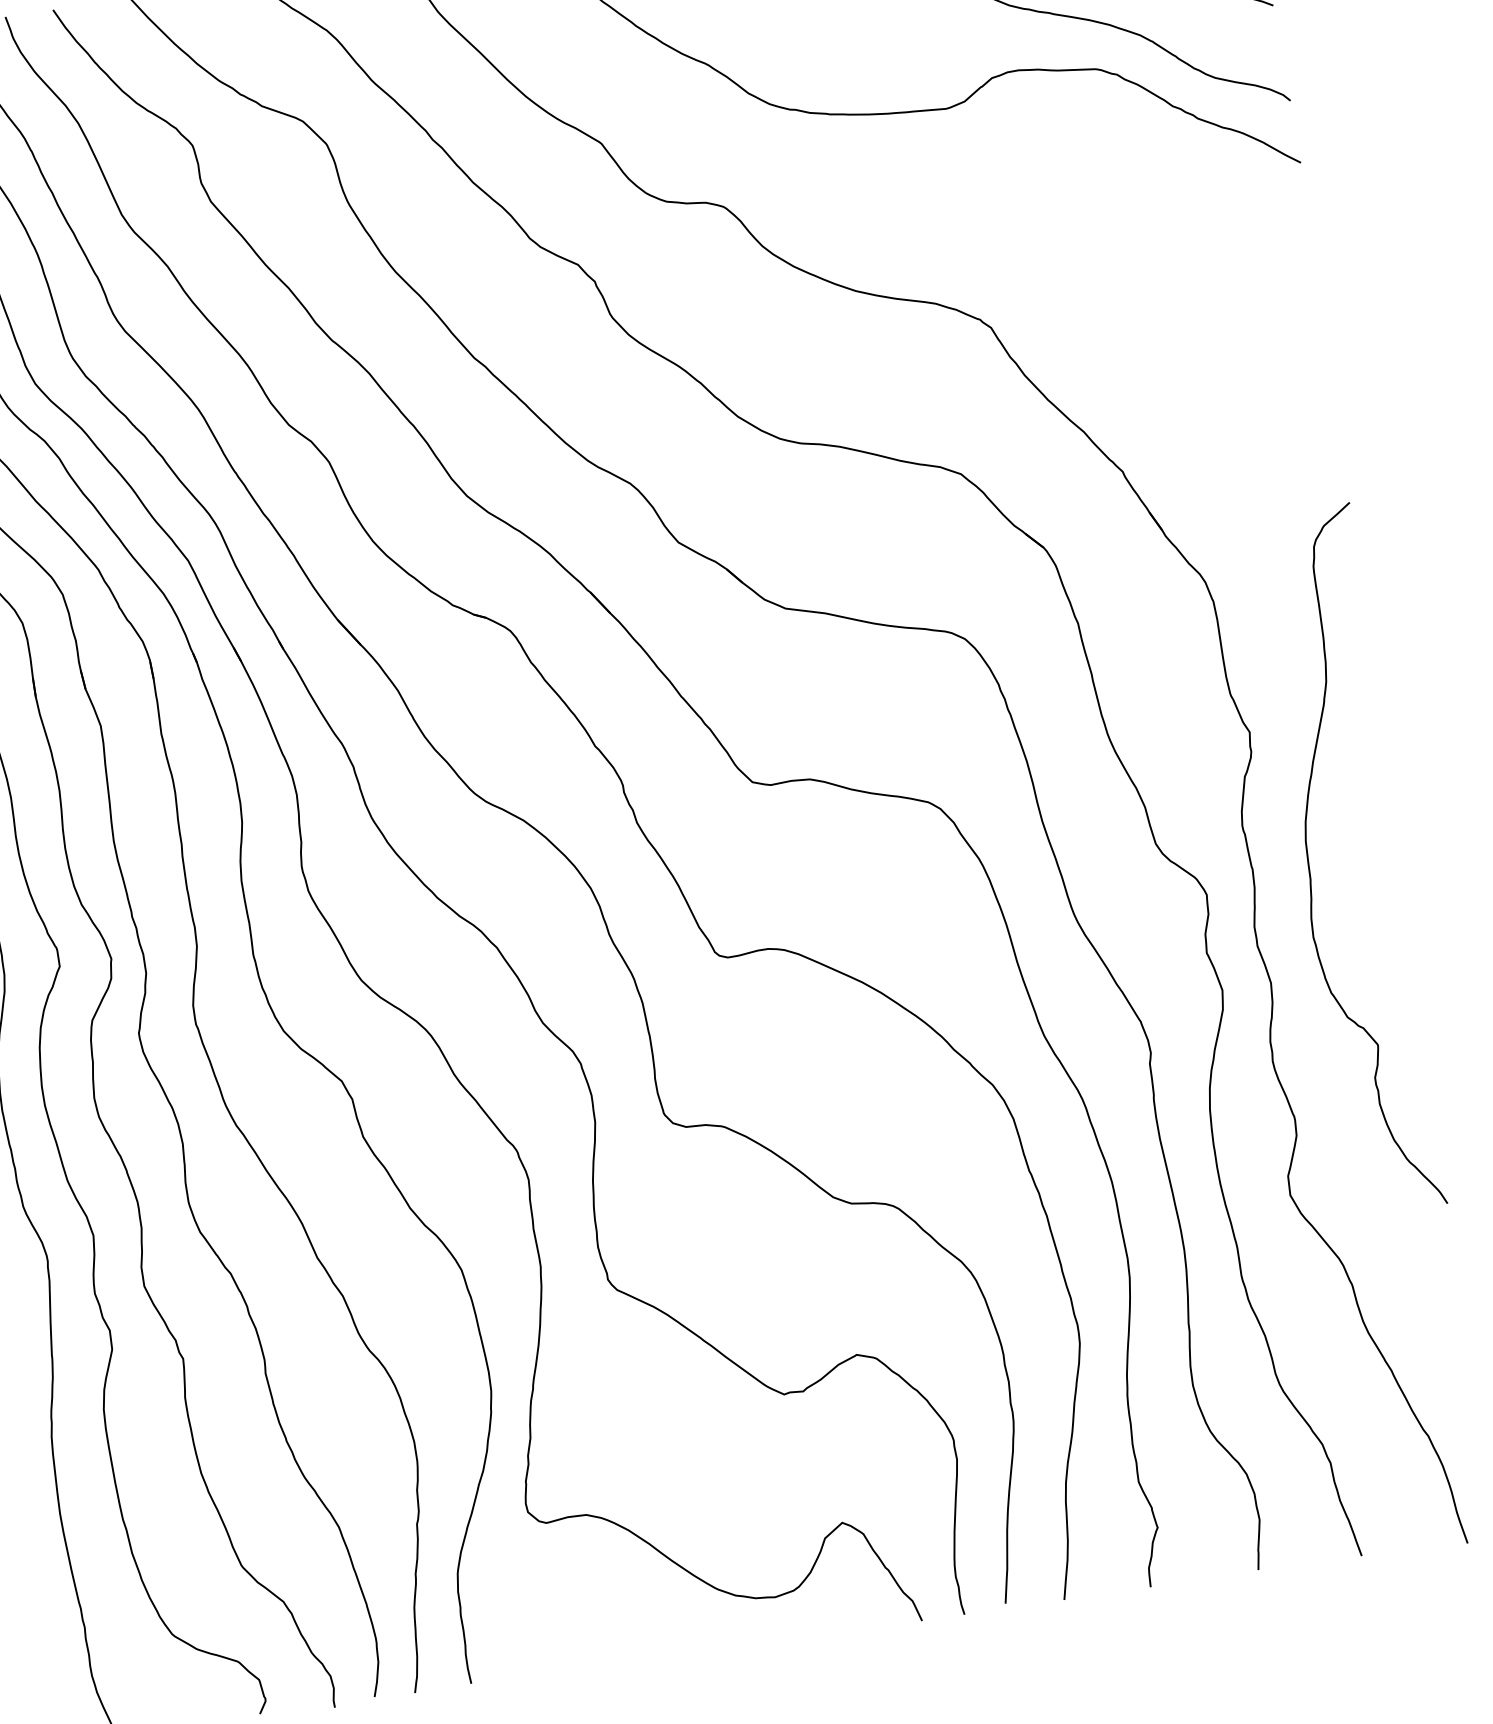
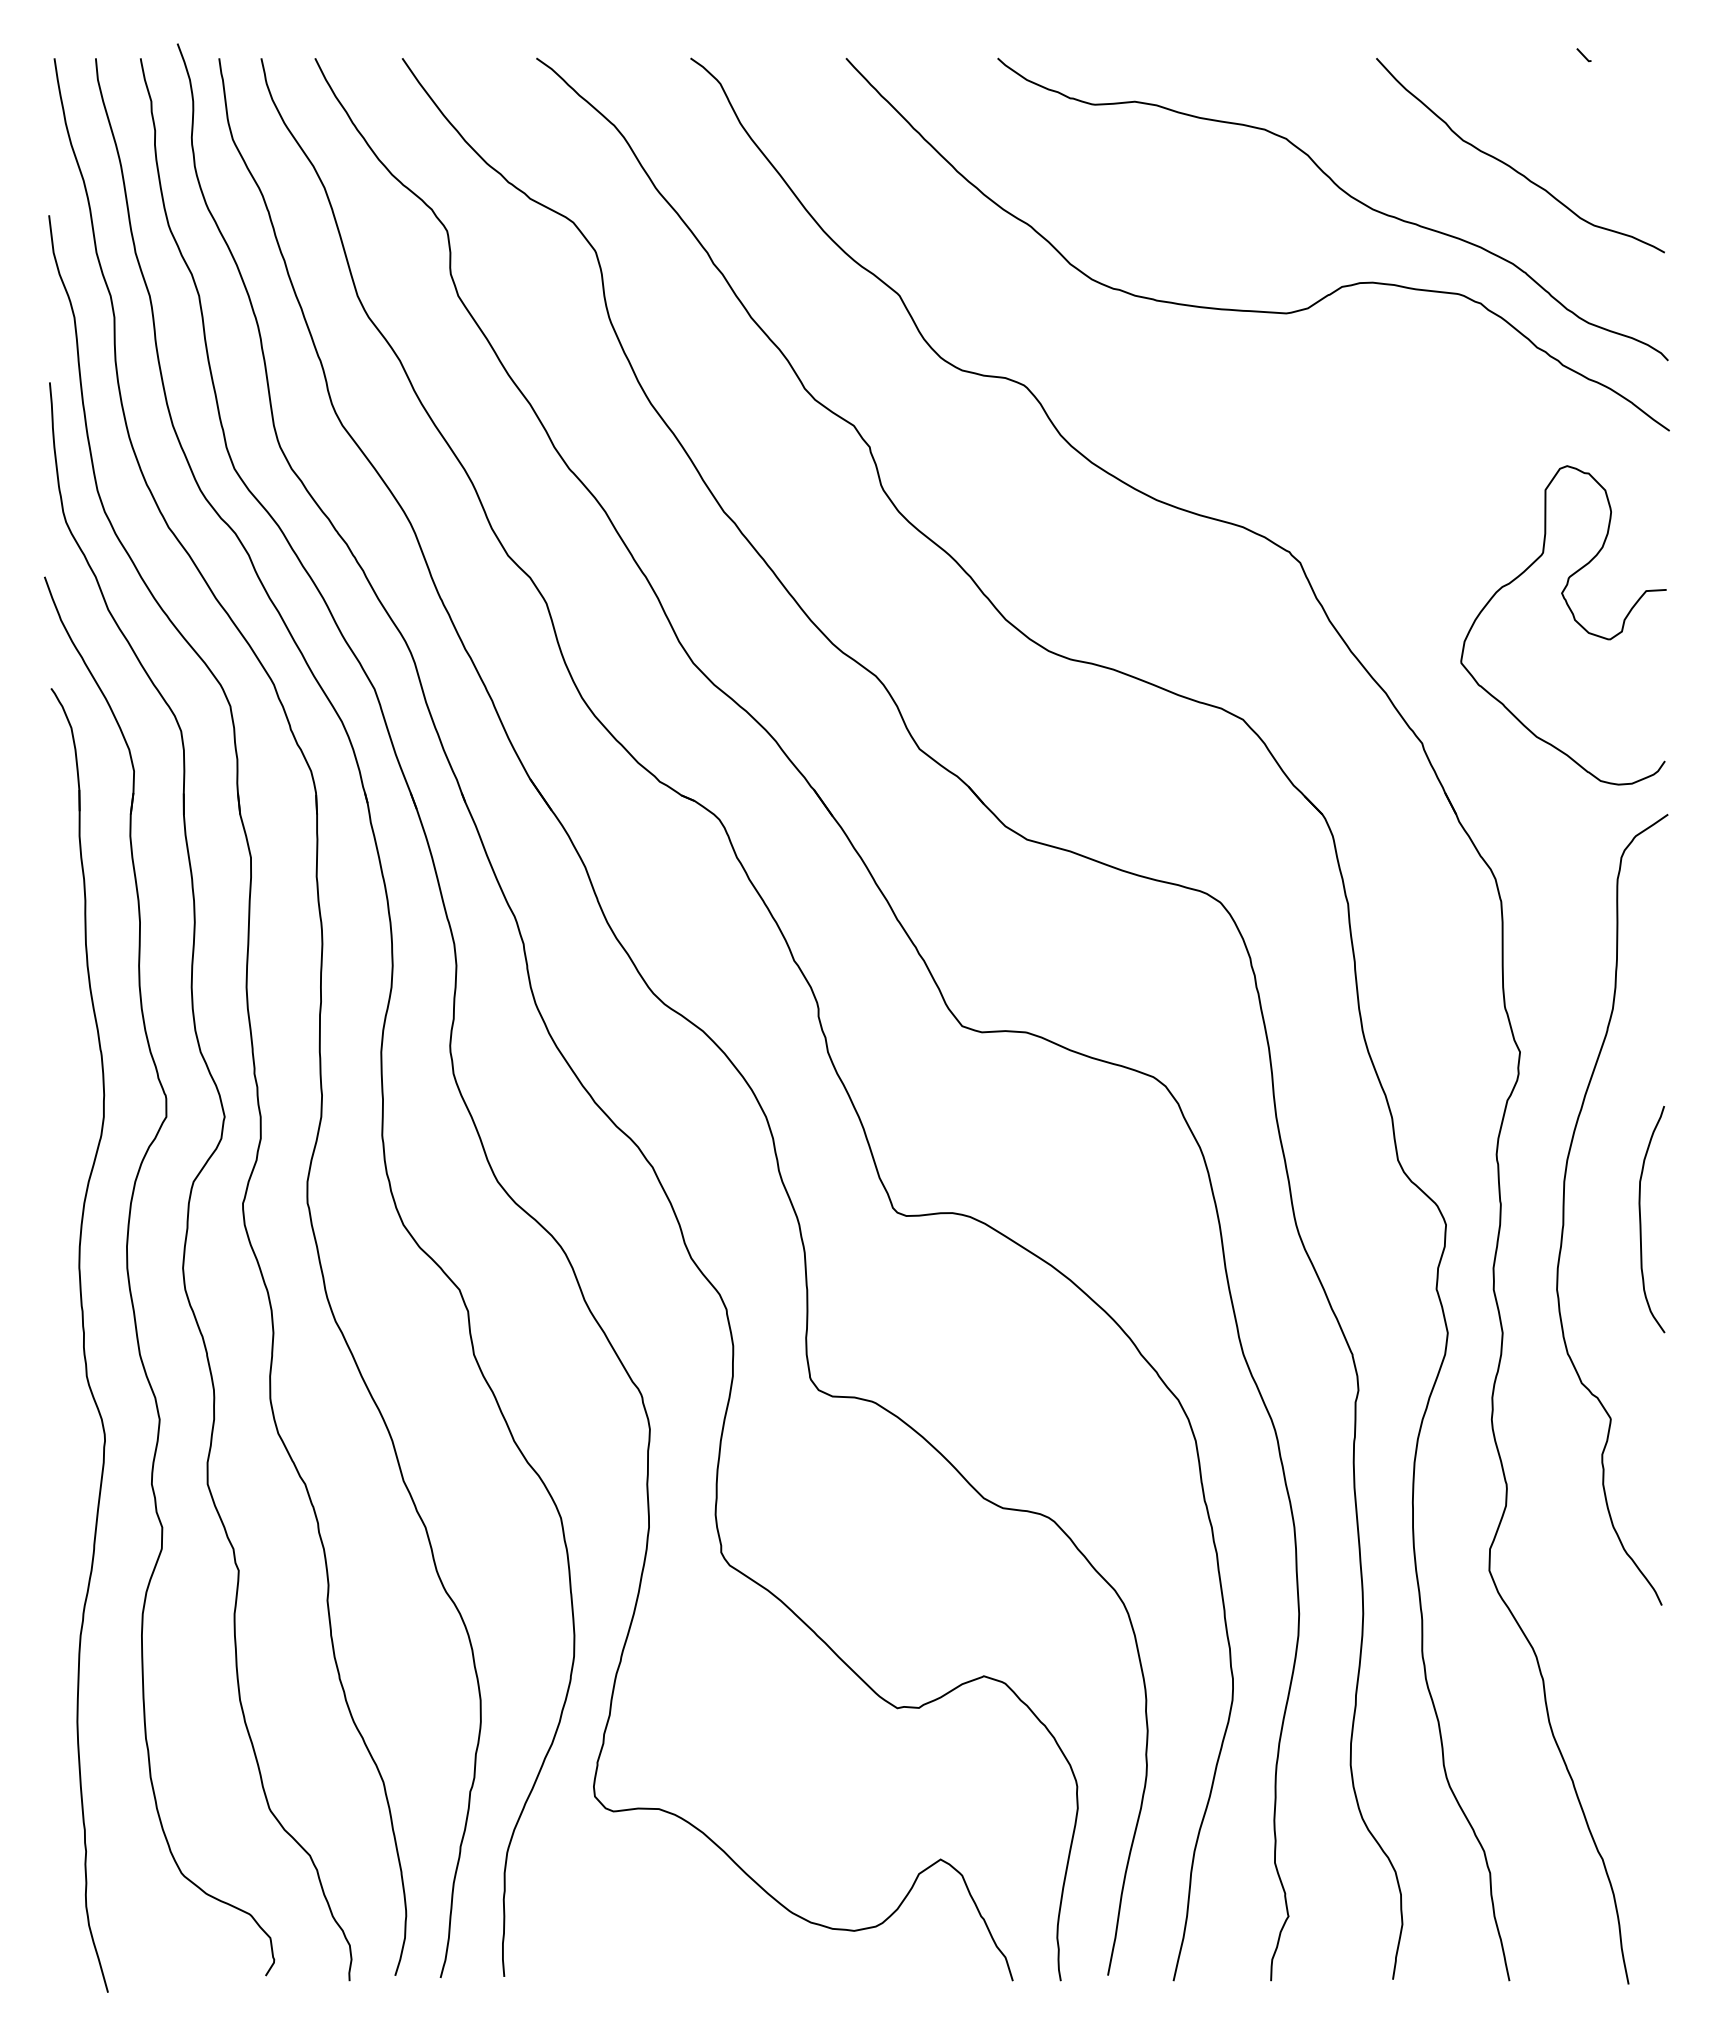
curve: (1240, 342) -> (1573, 619), added
curve: (1379, 864) -> (1641, 1219), added

